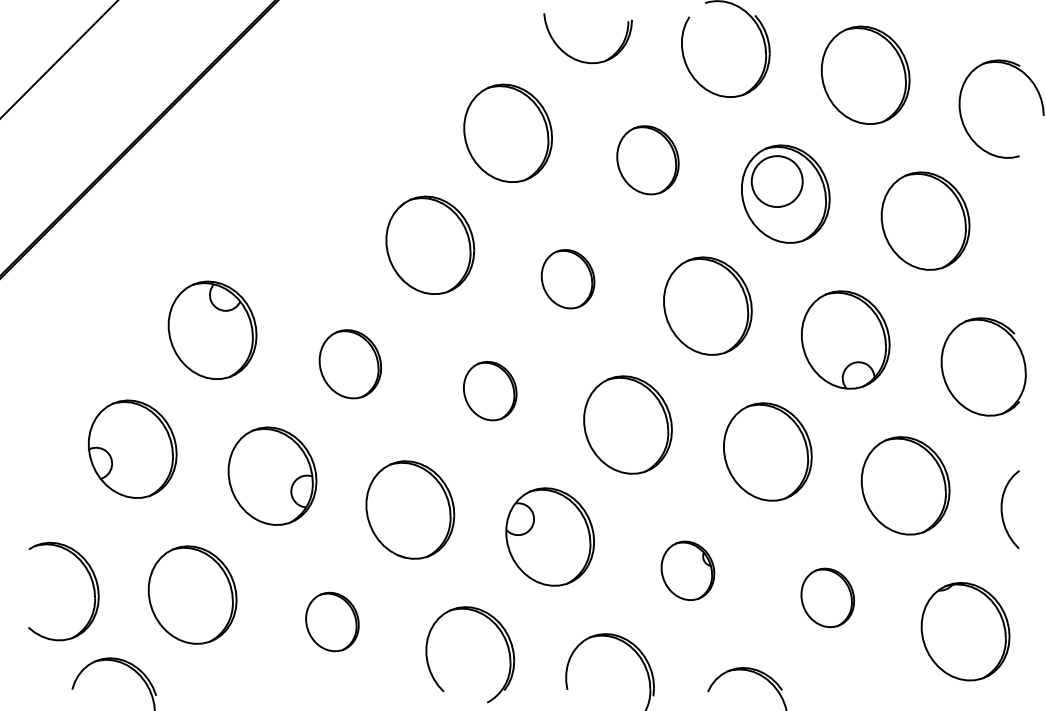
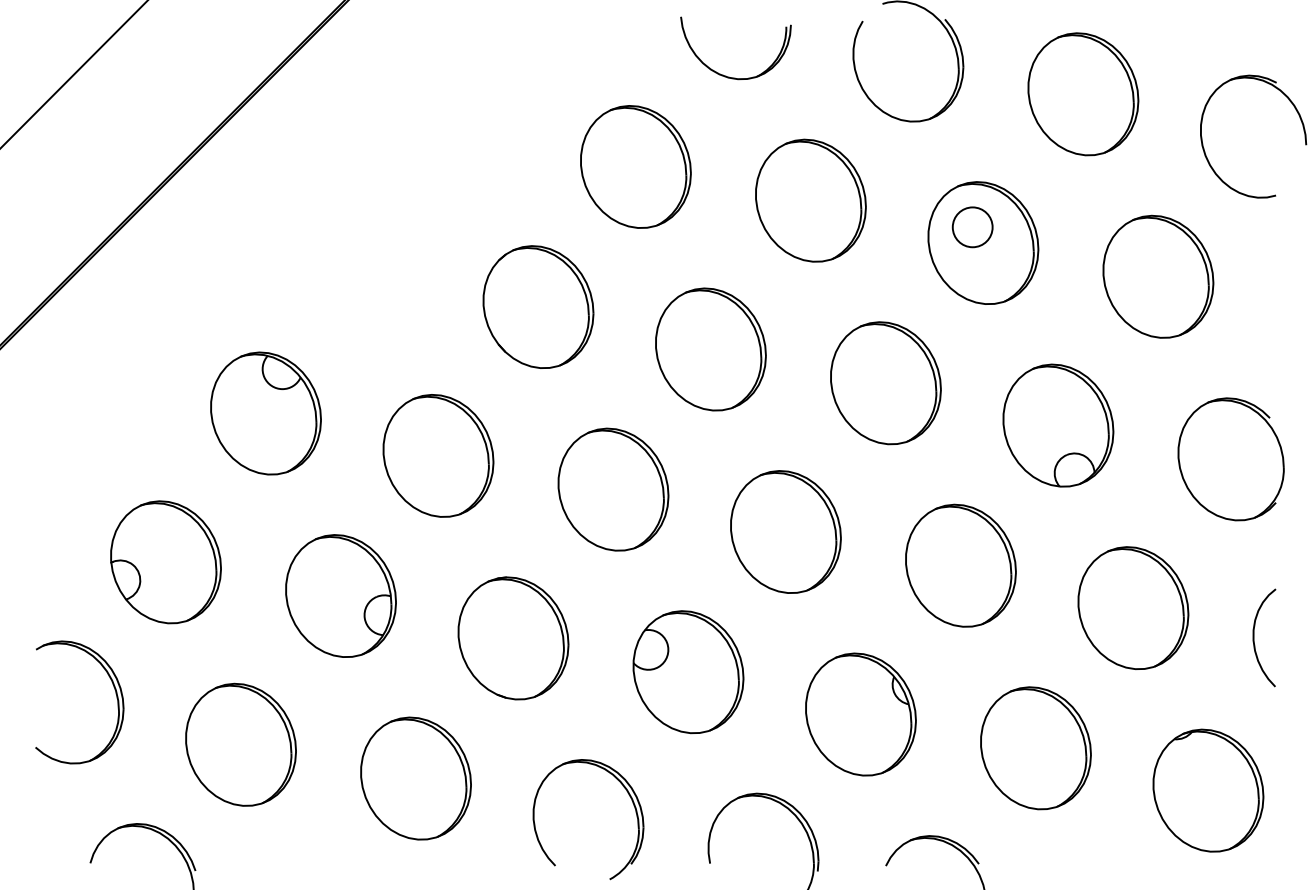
part: (647, 160) -> (810, 200), size x1.43
circle: (777, 181) -> (972, 227), size x0.62
part: (567, 279) -> (710, 349), size x1.67
part: (350, 363) -> (438, 455), size x1.43
part: (490, 391) -> (613, 489), size x1.67
part: (687, 570) -> (860, 714), size x1.67
part: (92, 585) -> (115, 694), moved
part: (827, 597) -> (1035, 748), size x1.67
part: (332, 621) -> (415, 778), size x1.67

